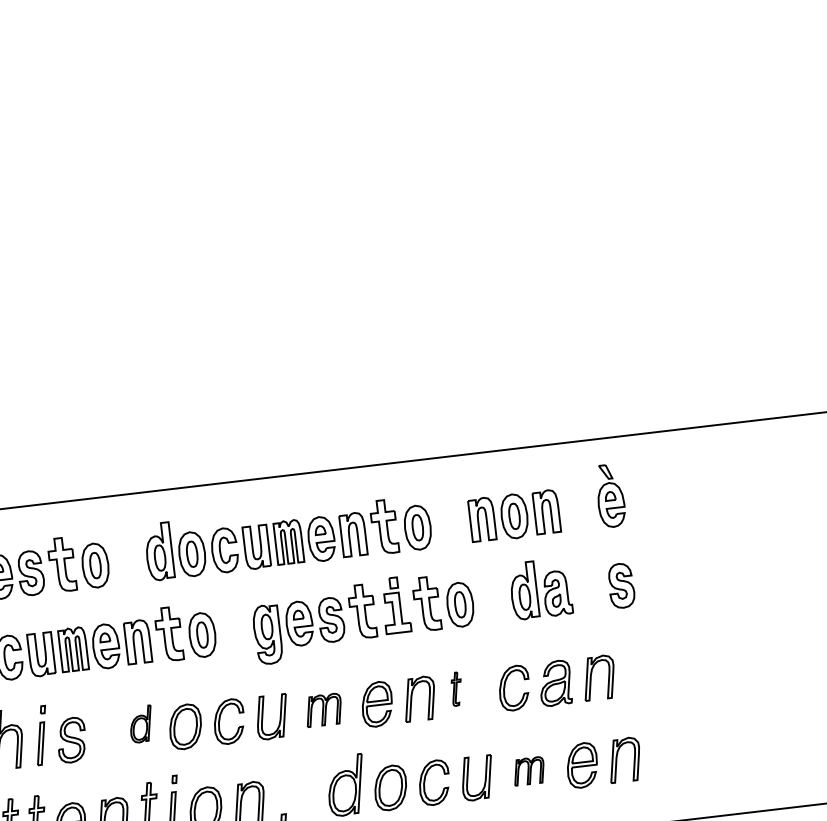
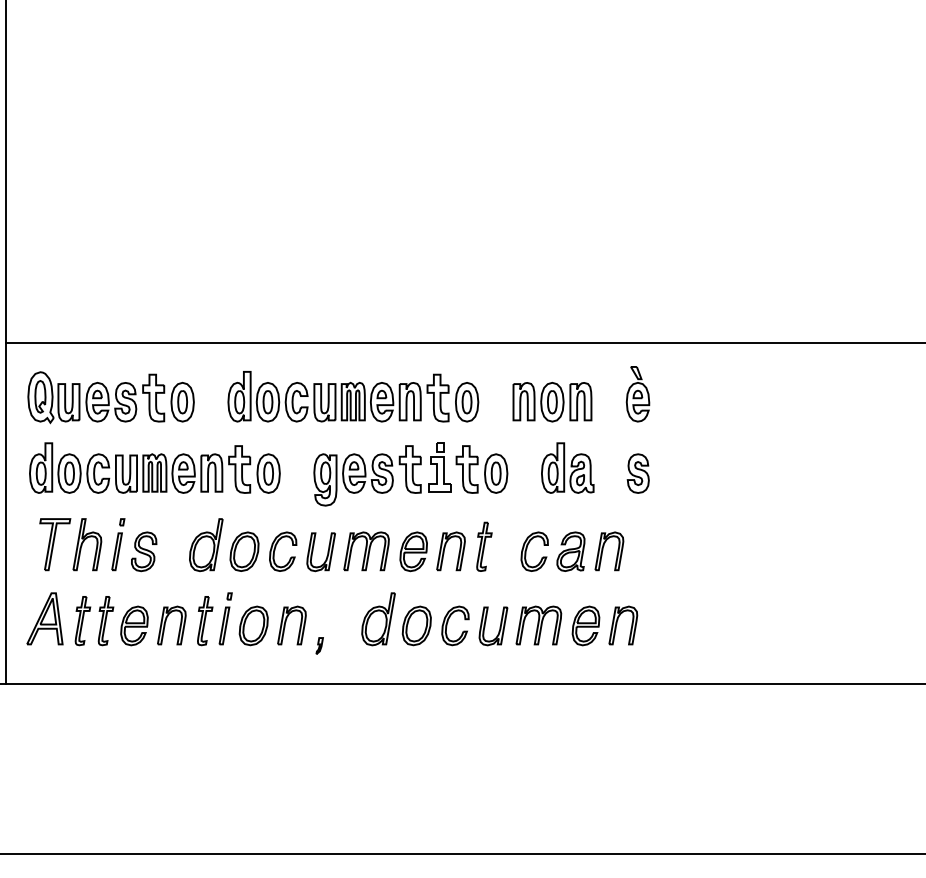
part: (456, 688) -> (484, 546), size x1.67
part: (323, 710) -> (366, 551), size x1.43
part: (141, 723) -> (206, 544), size x1.67
part: (528, 771) -> (538, 625), size x1.67

